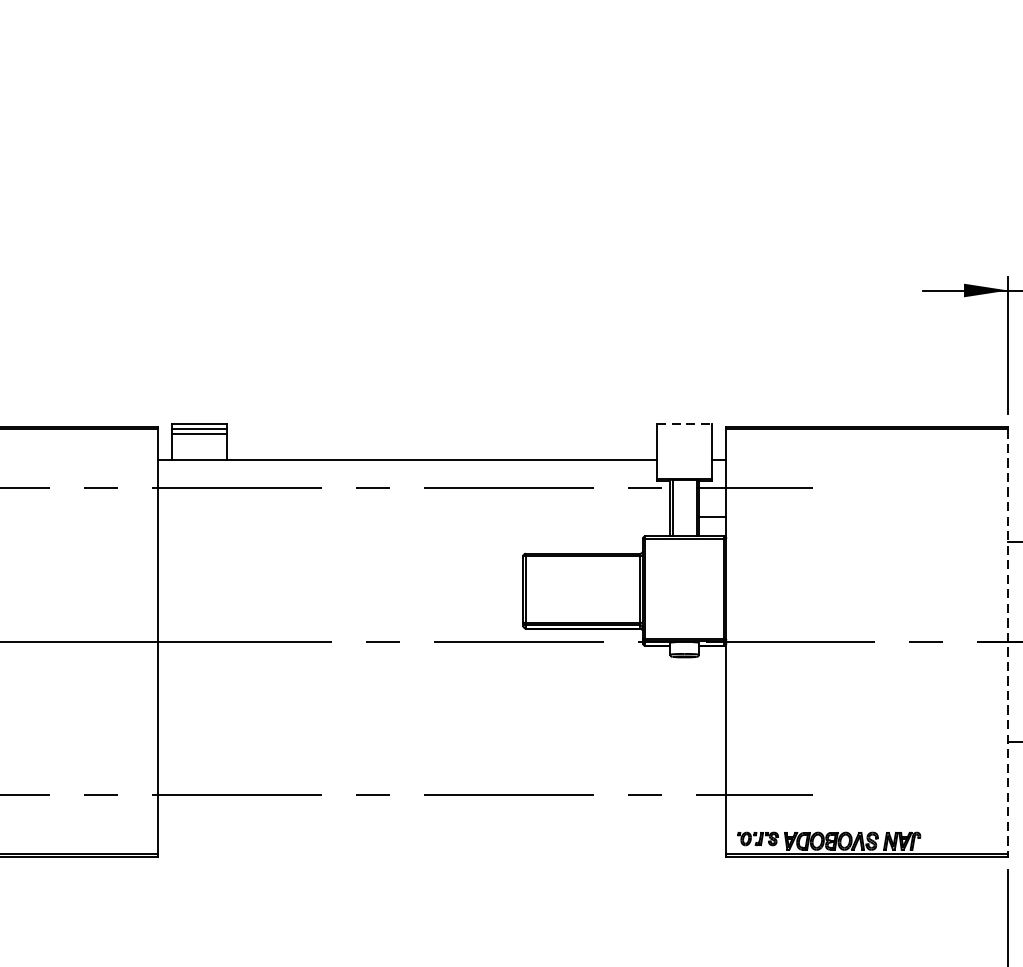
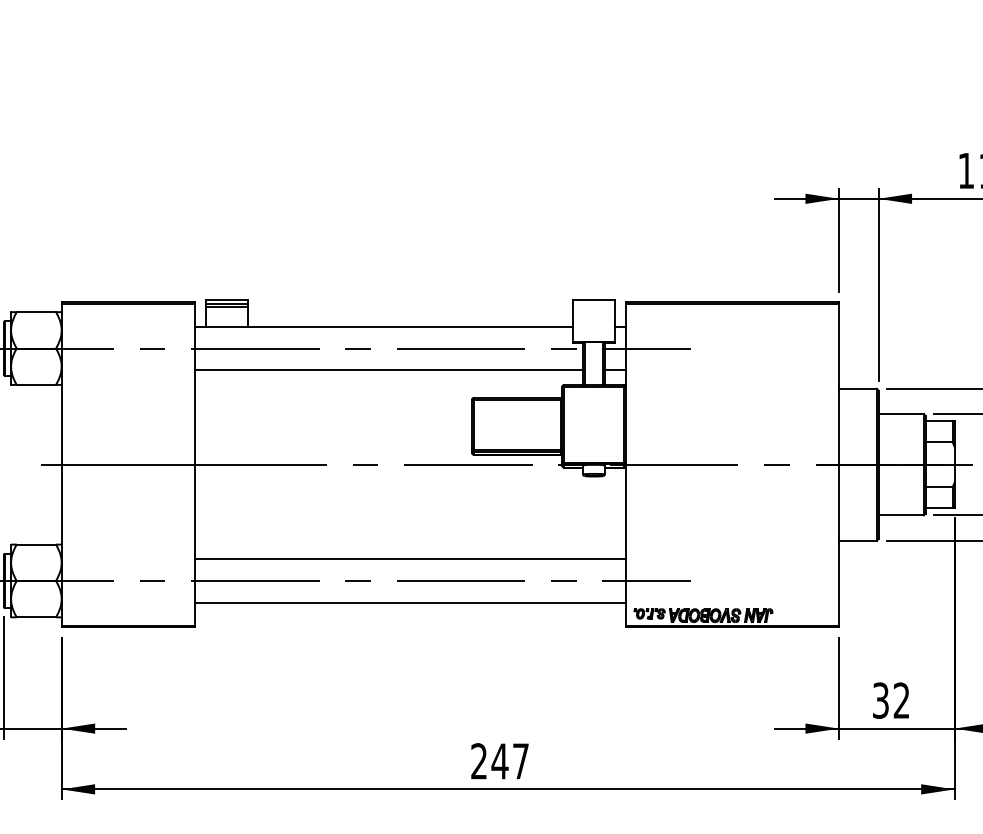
line: (683, 424) -> (593, 300), dashed -> solid
line: (414, 517) -> (389, 370), added
line: (1007, 641) -> (838, 464), dashed -> solid
line: (442, 767) -> (410, 559), added
line: (442, 823) -> (410, 602), added

